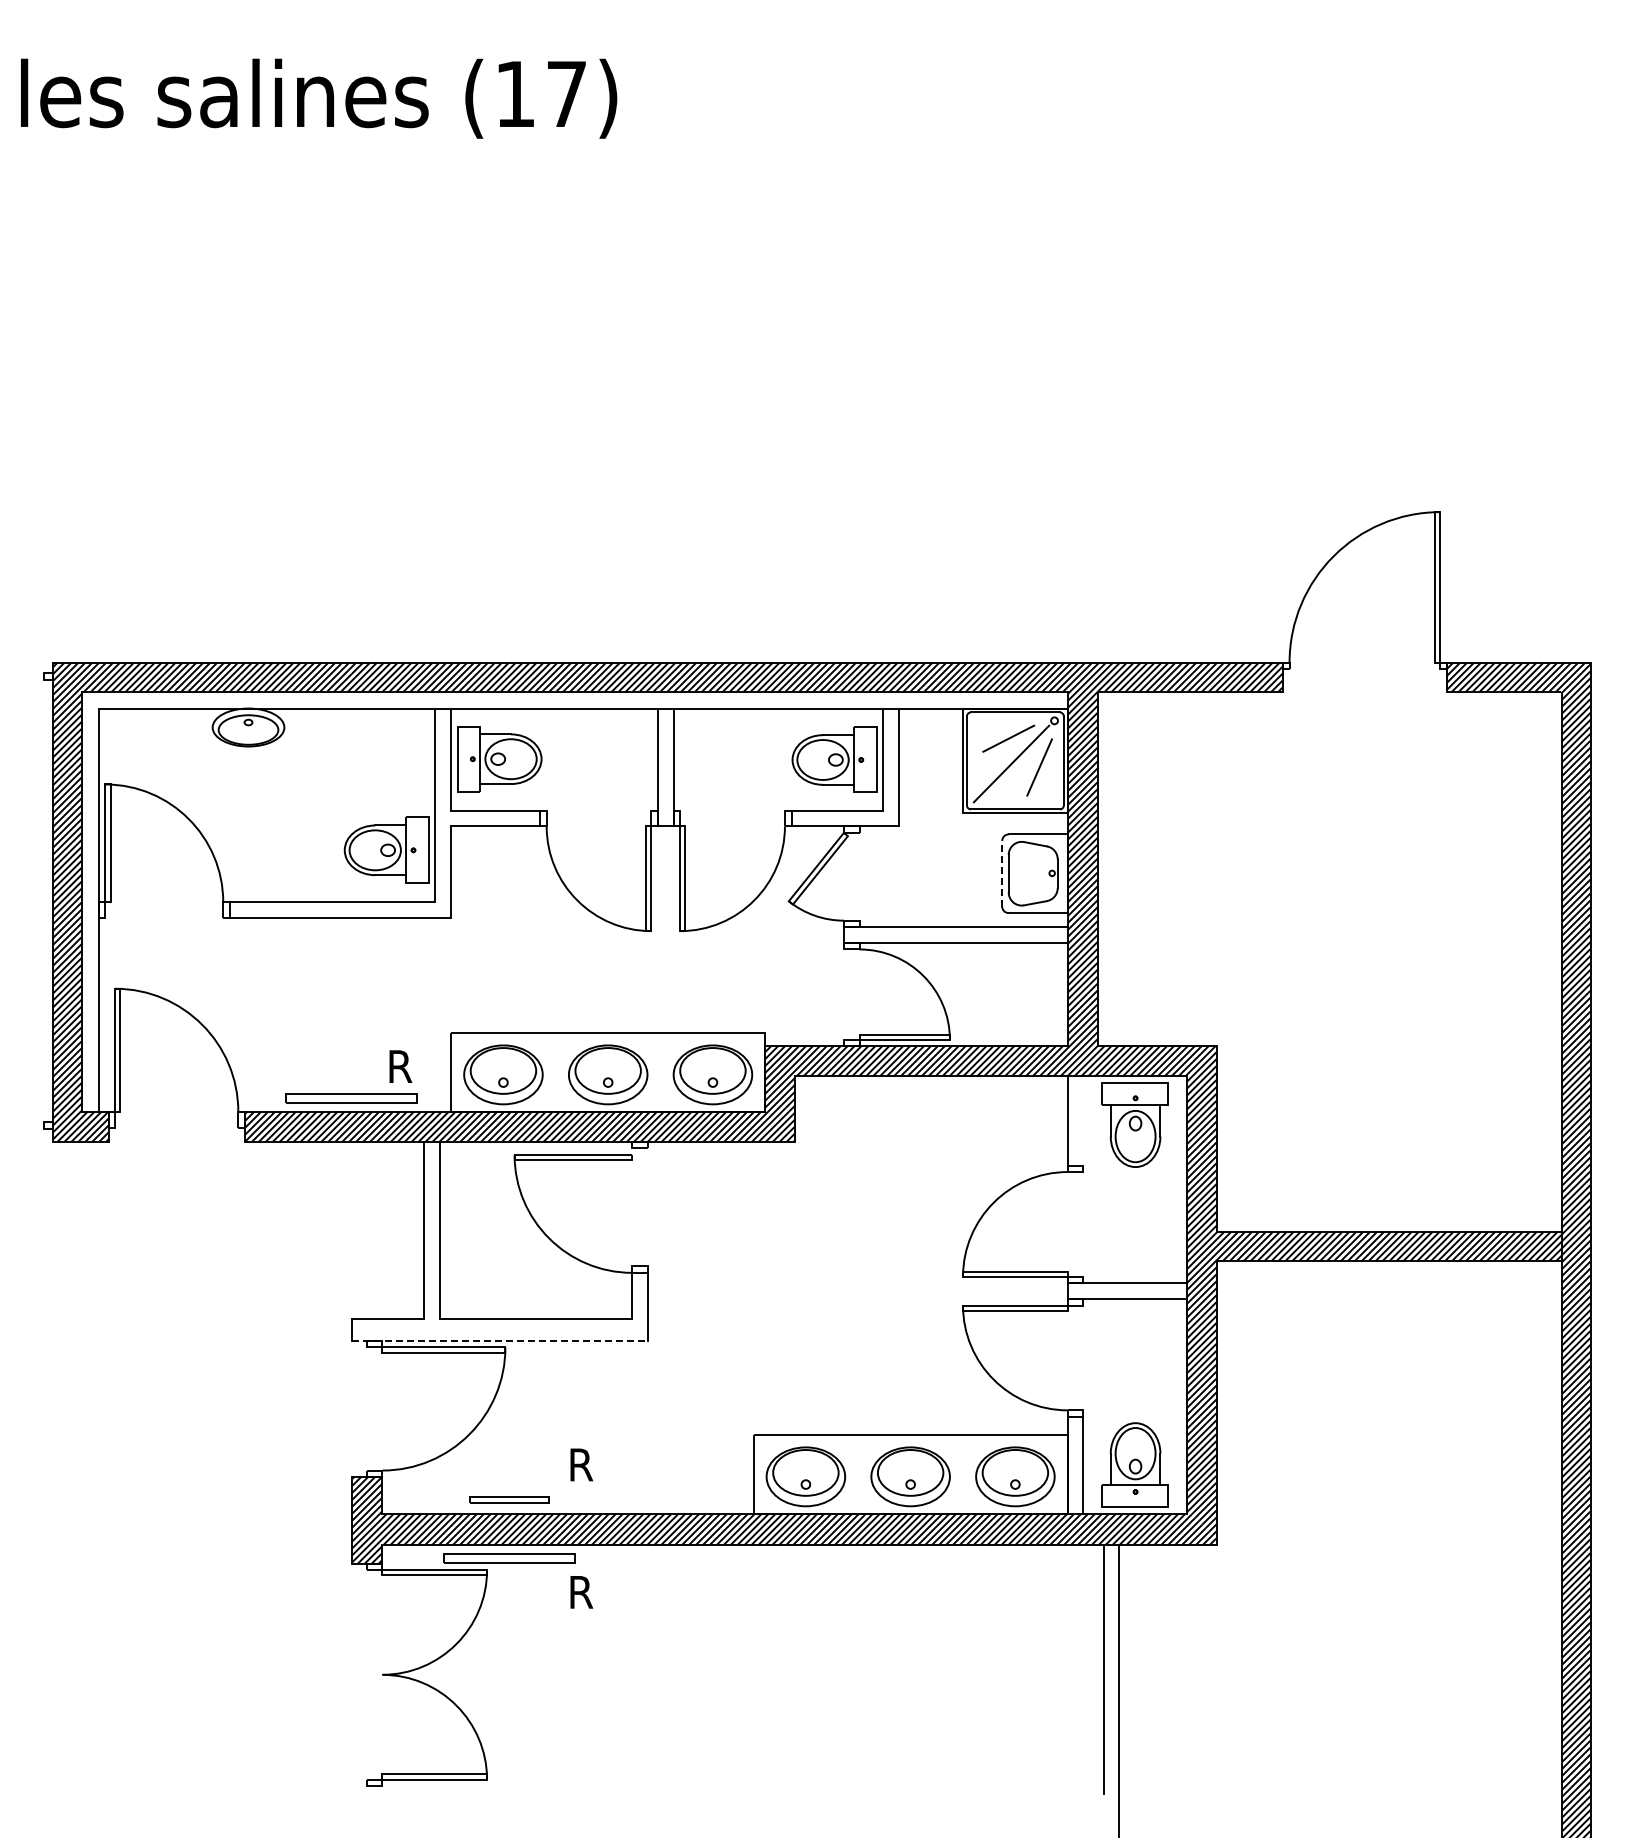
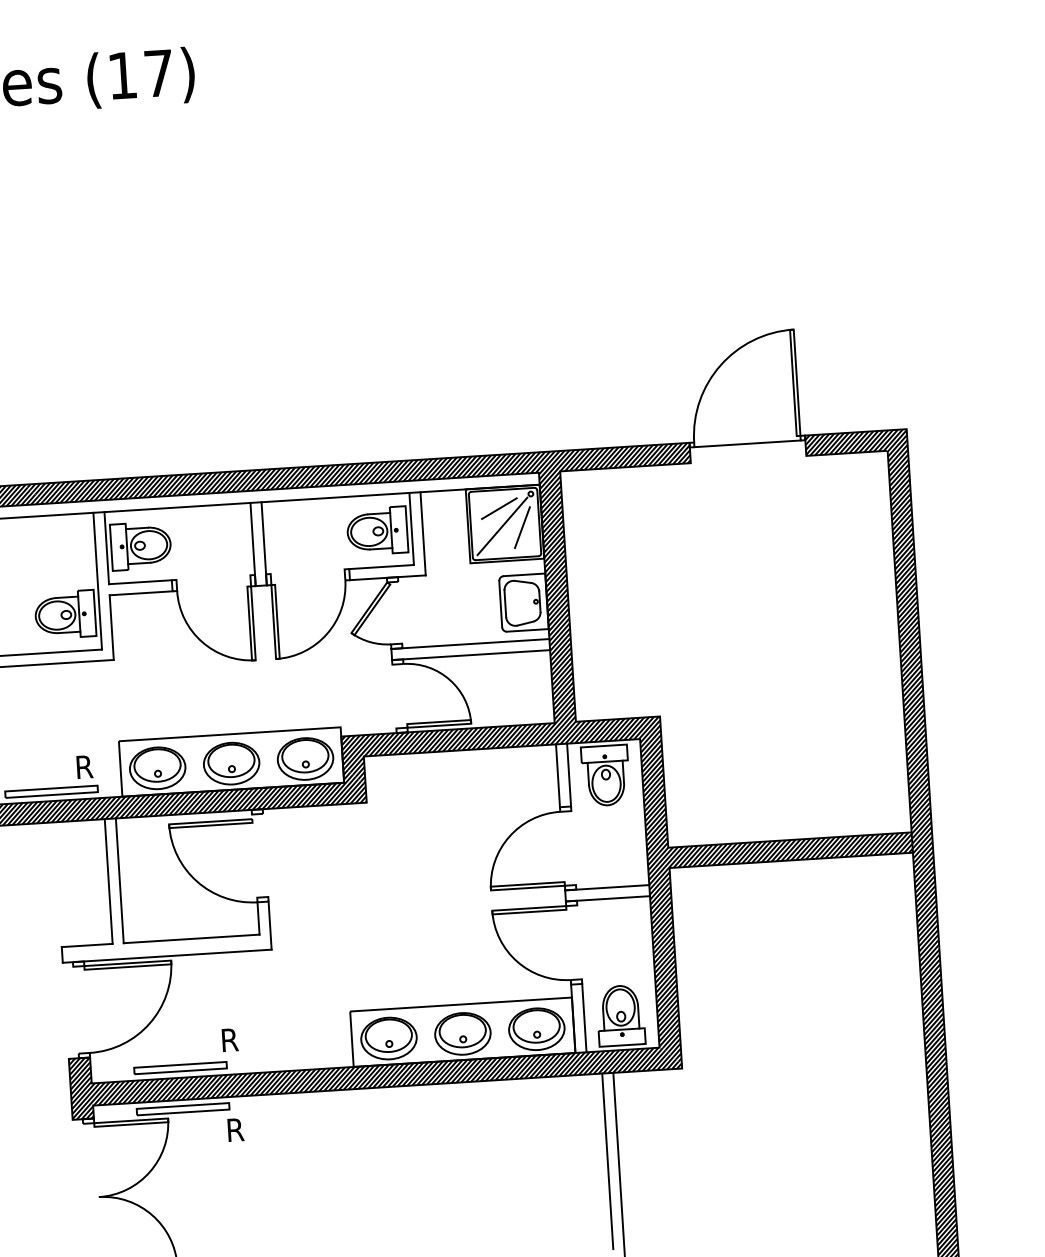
line: (1364, 669) -> (747, 444), added
line: (1002, 873) -> (500, 604), dashed -> solid
line: (1083, 1120) -> (569, 774), added
line: (500, 1340) -> (167, 955), dashed -> solid
part: (509, 1499) -> (180, 1067), size x1.67

